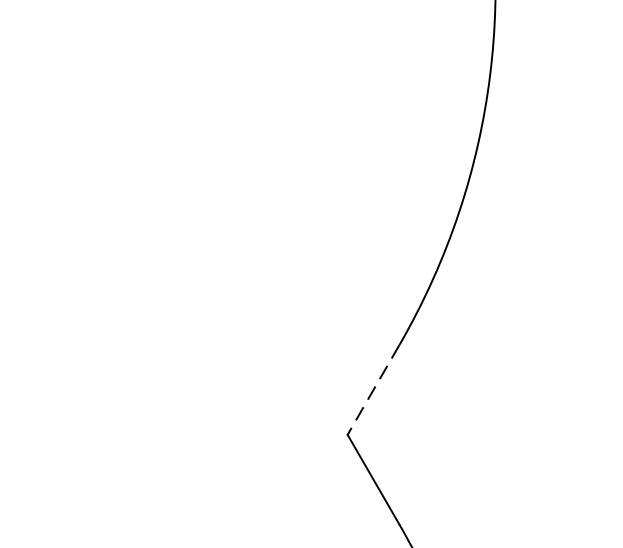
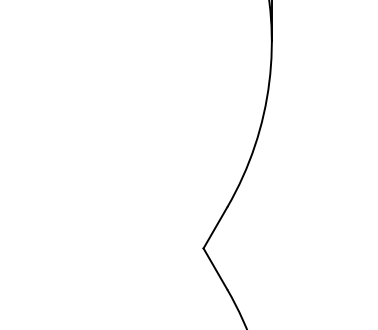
line: (373, 389) -> (215, 227), dashed -> solid

